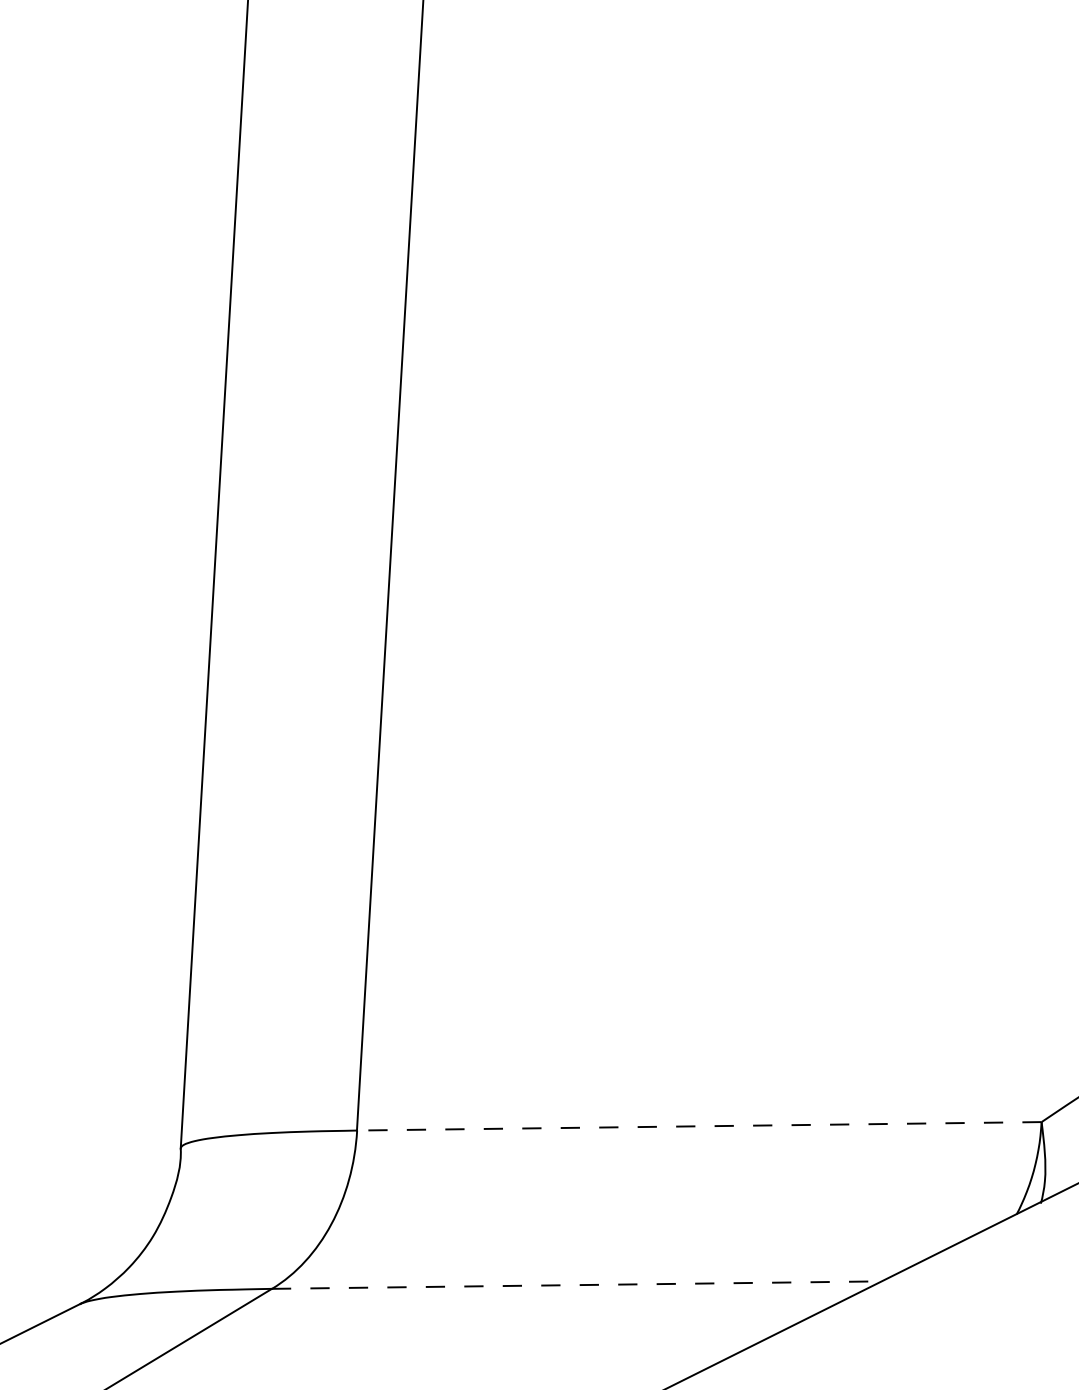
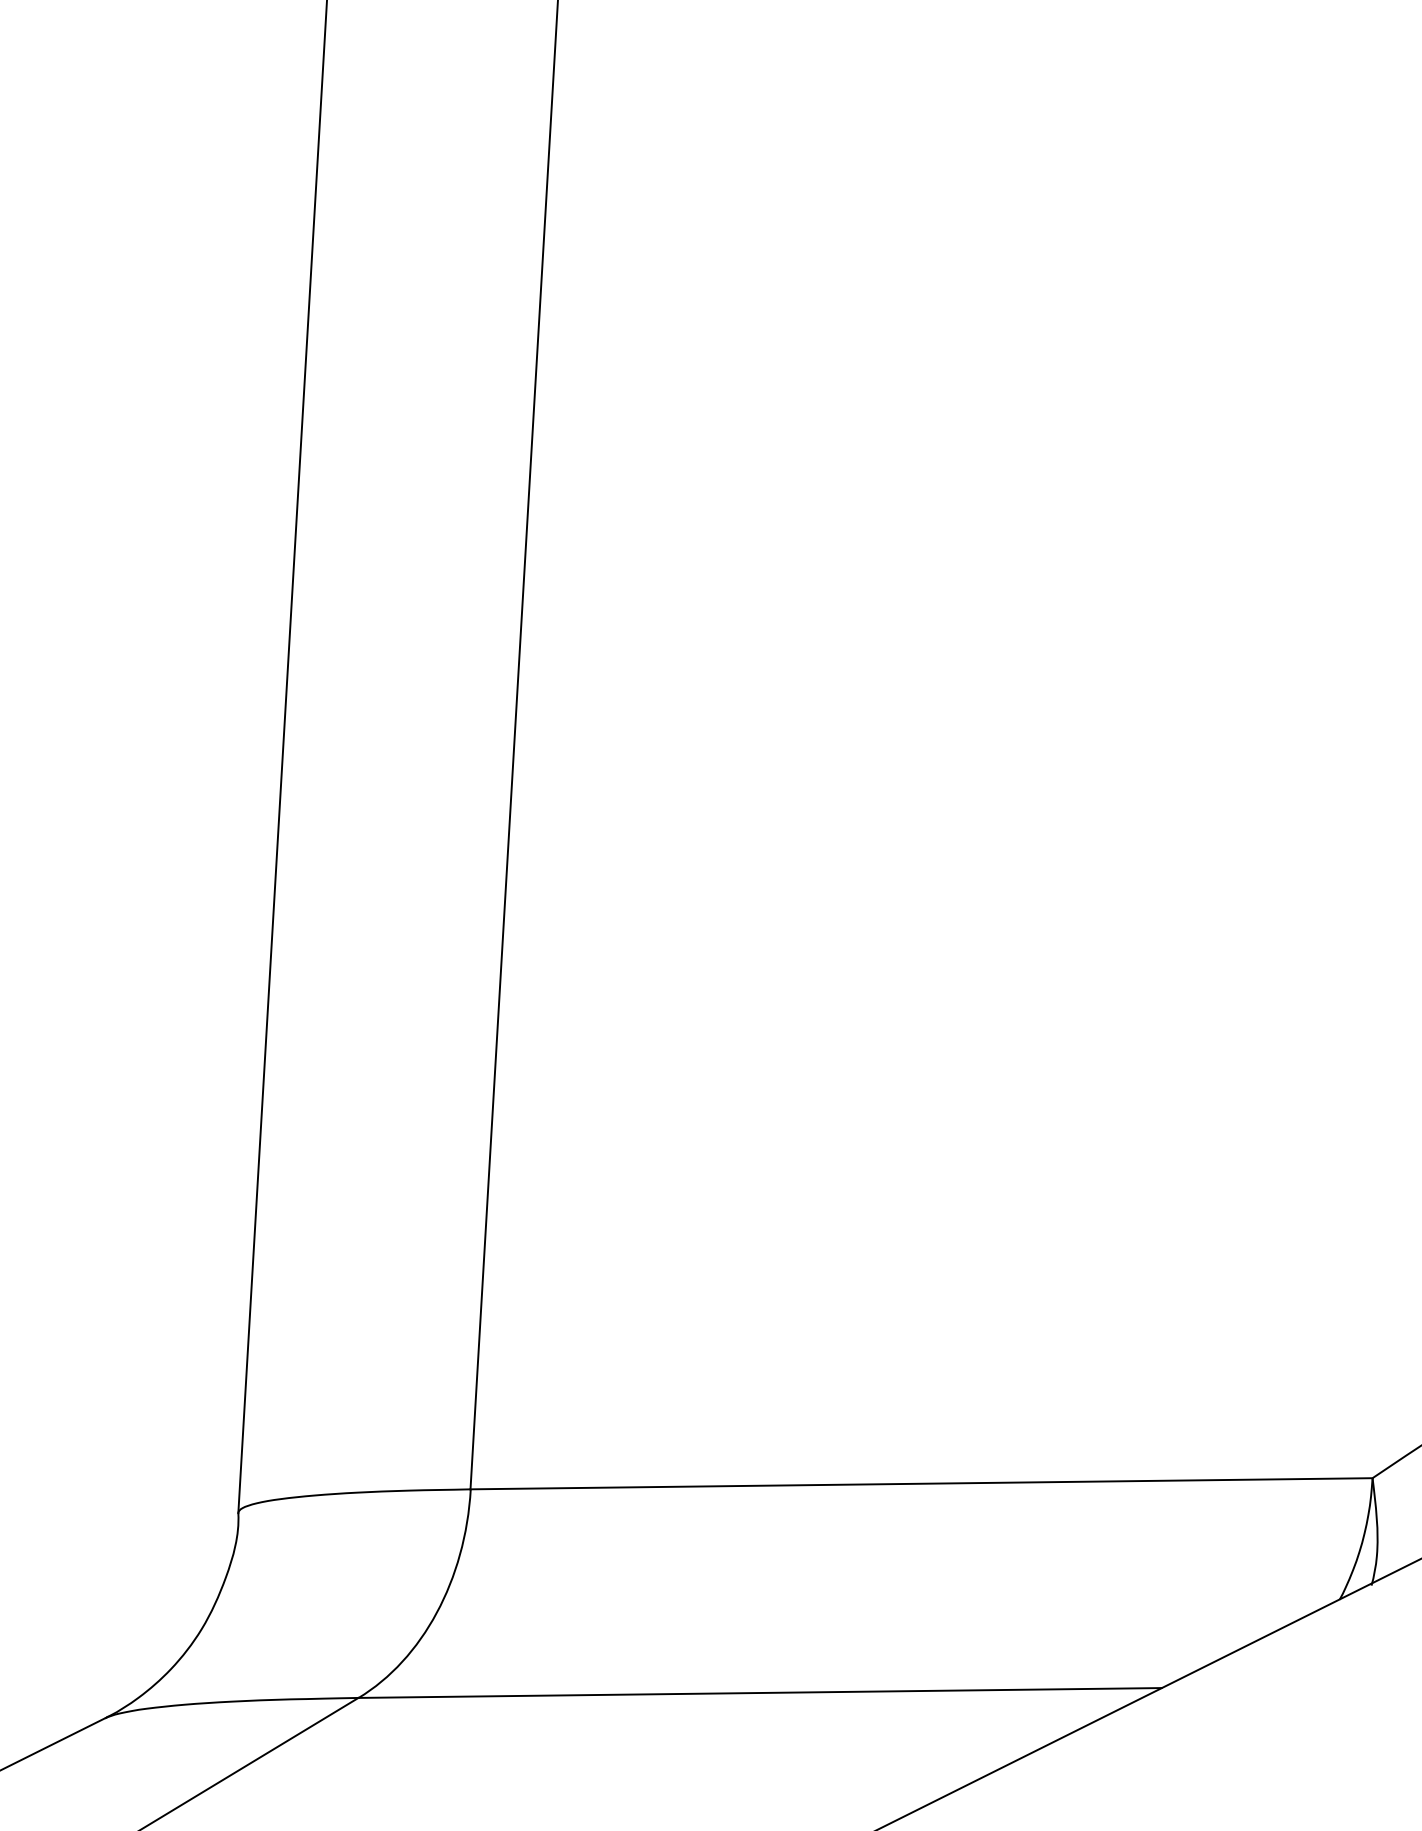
line: (699, 1126) -> (921, 1483), dashed -> solid
line: (577, 1284) -> (760, 1692), dashed -> solid

